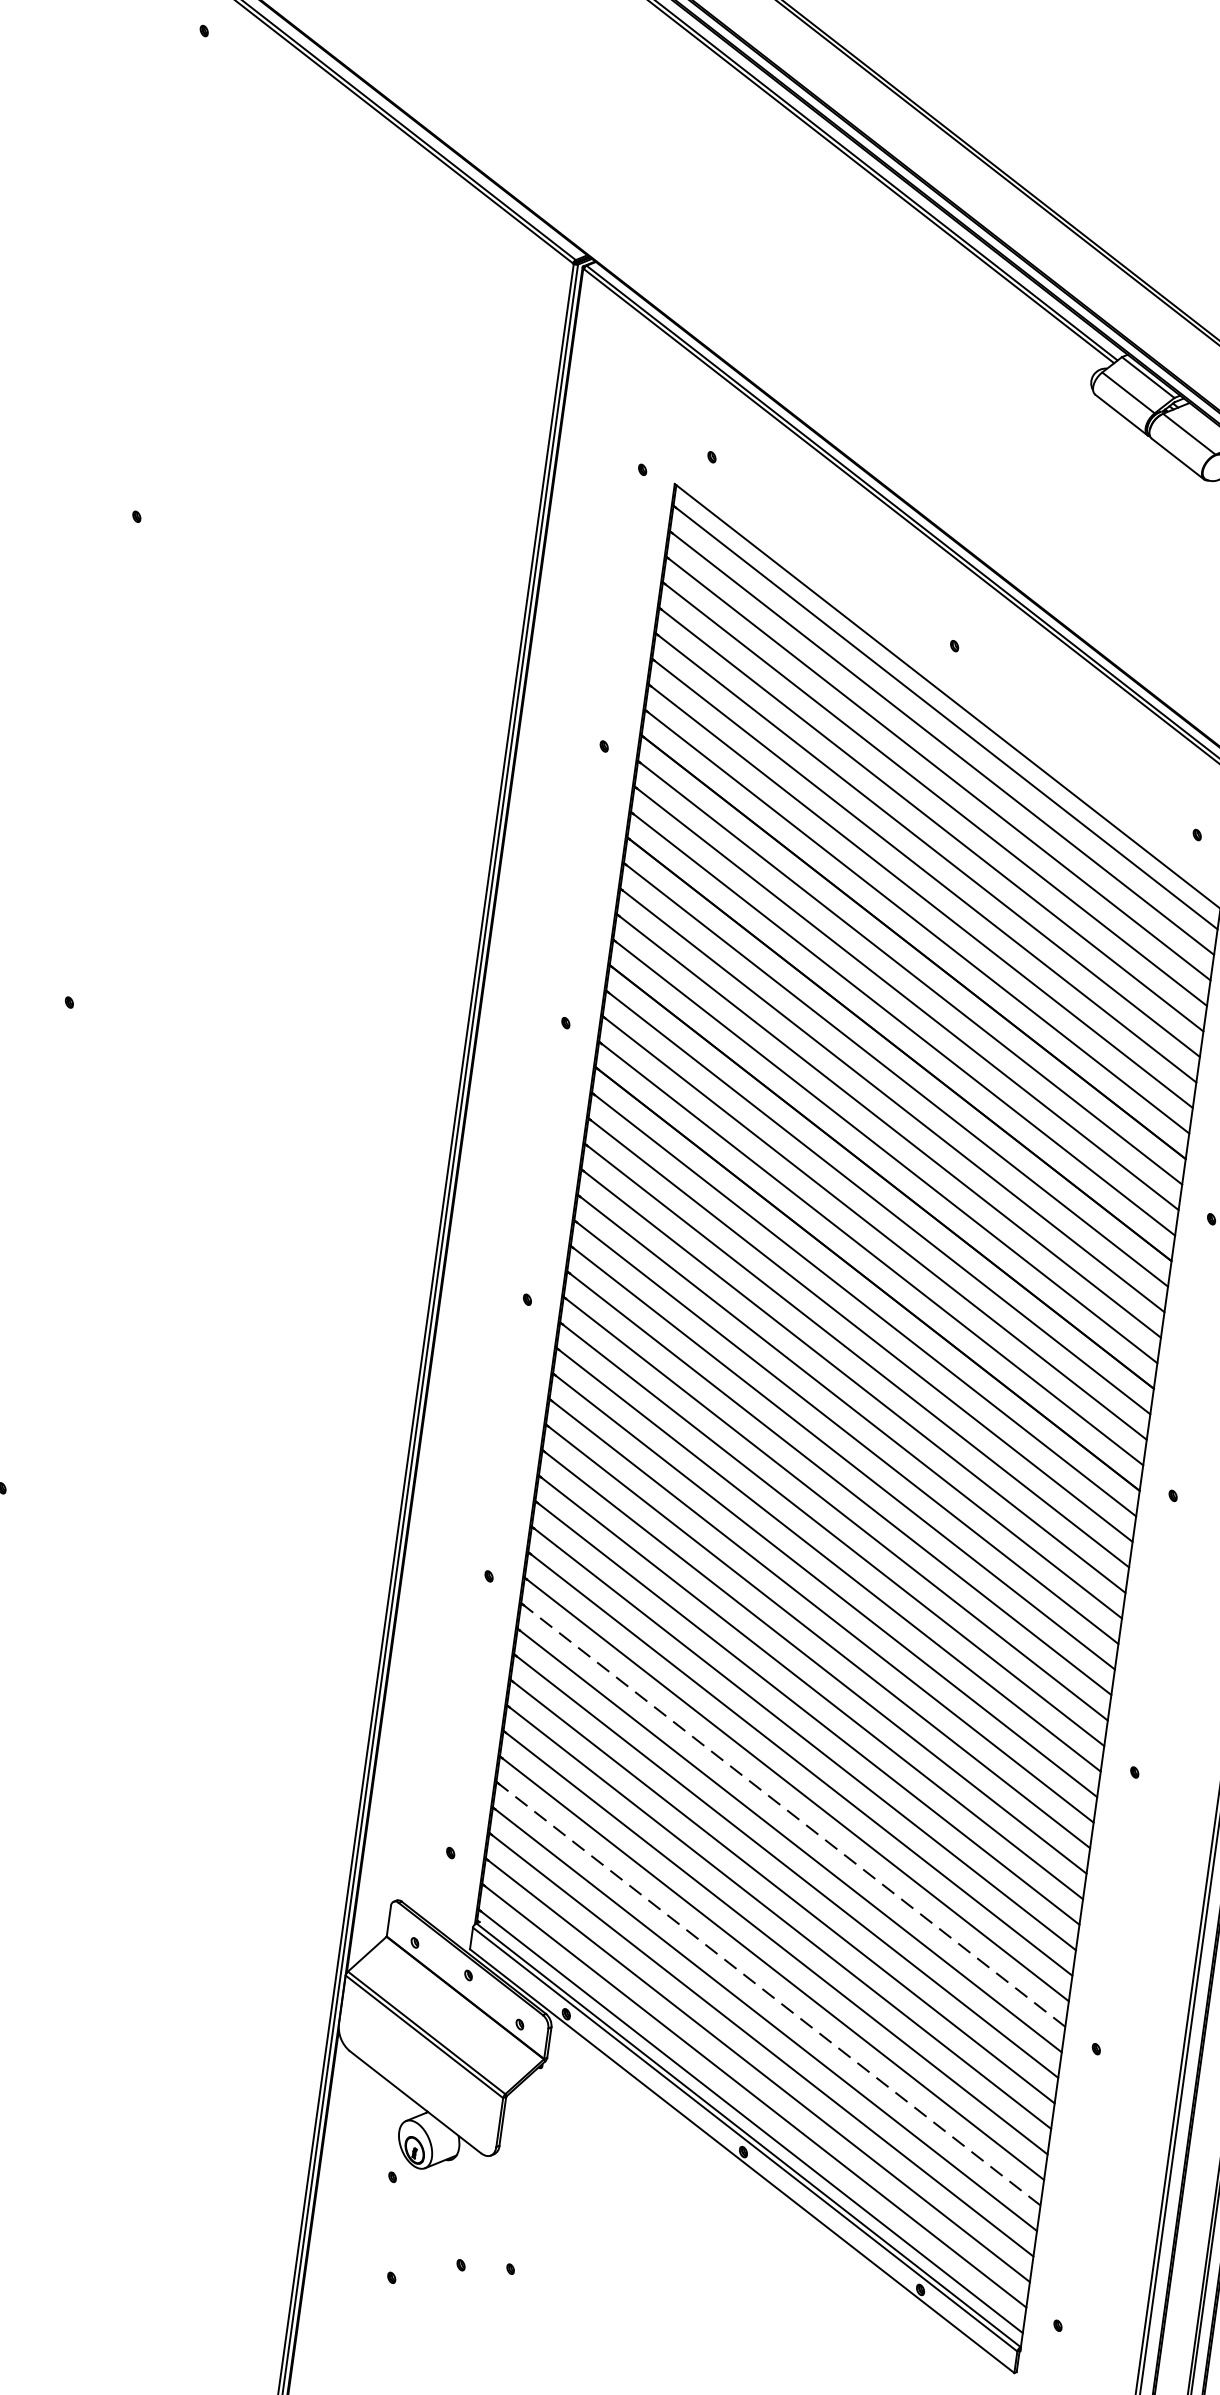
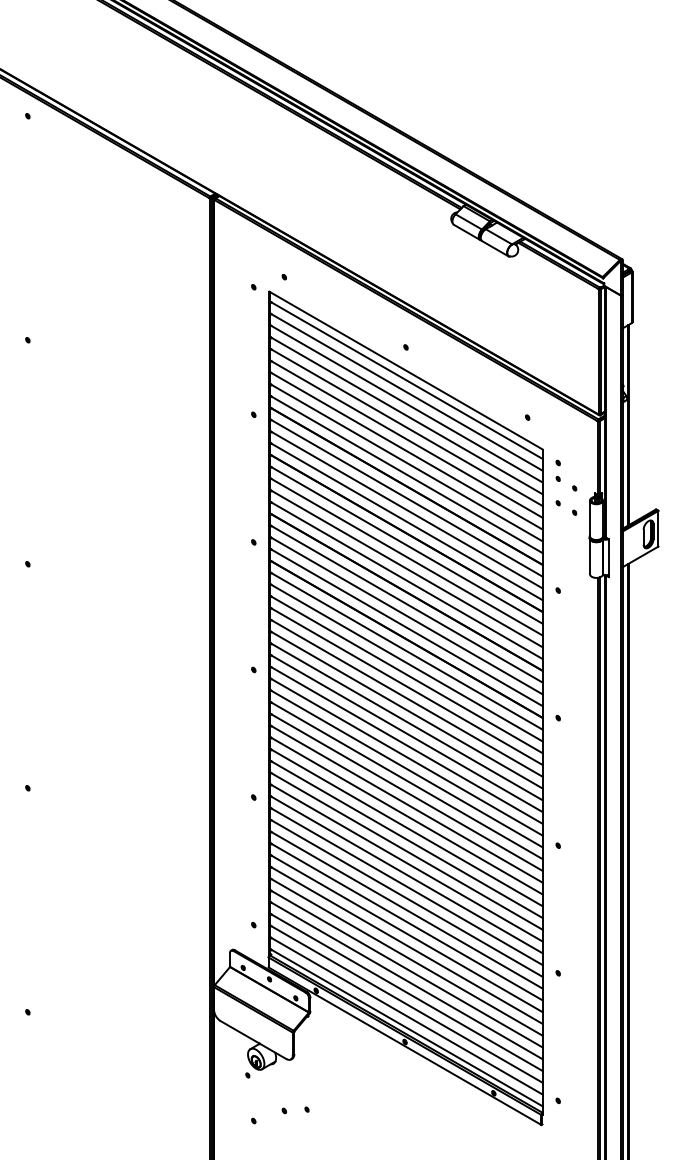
line: (791, 1814) -> (405, 886), dashed -> solid
line: (766, 1992) -> (405, 968), dashed -> solid

